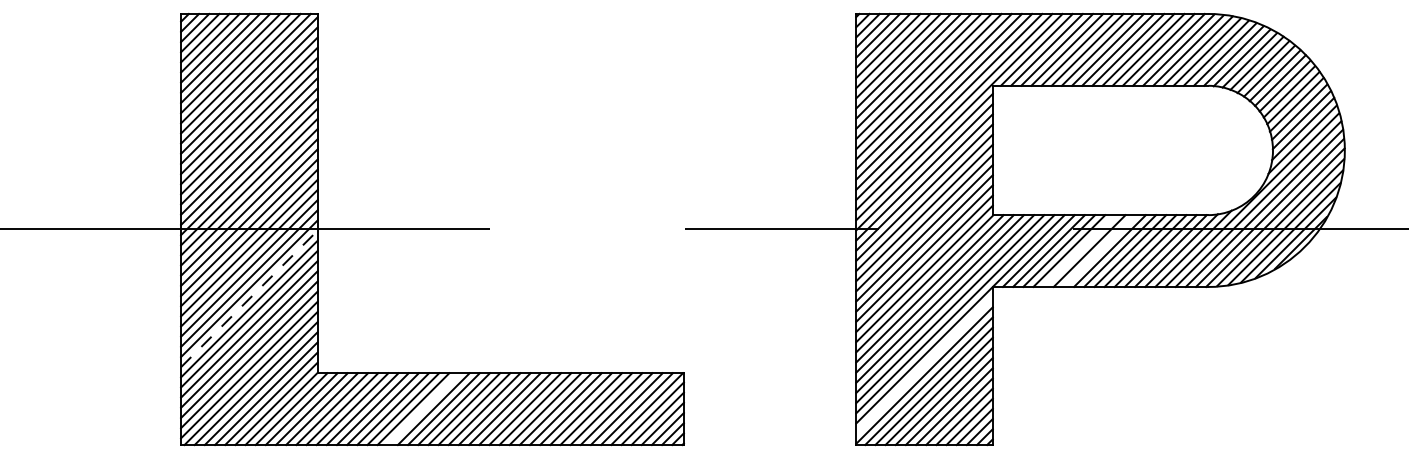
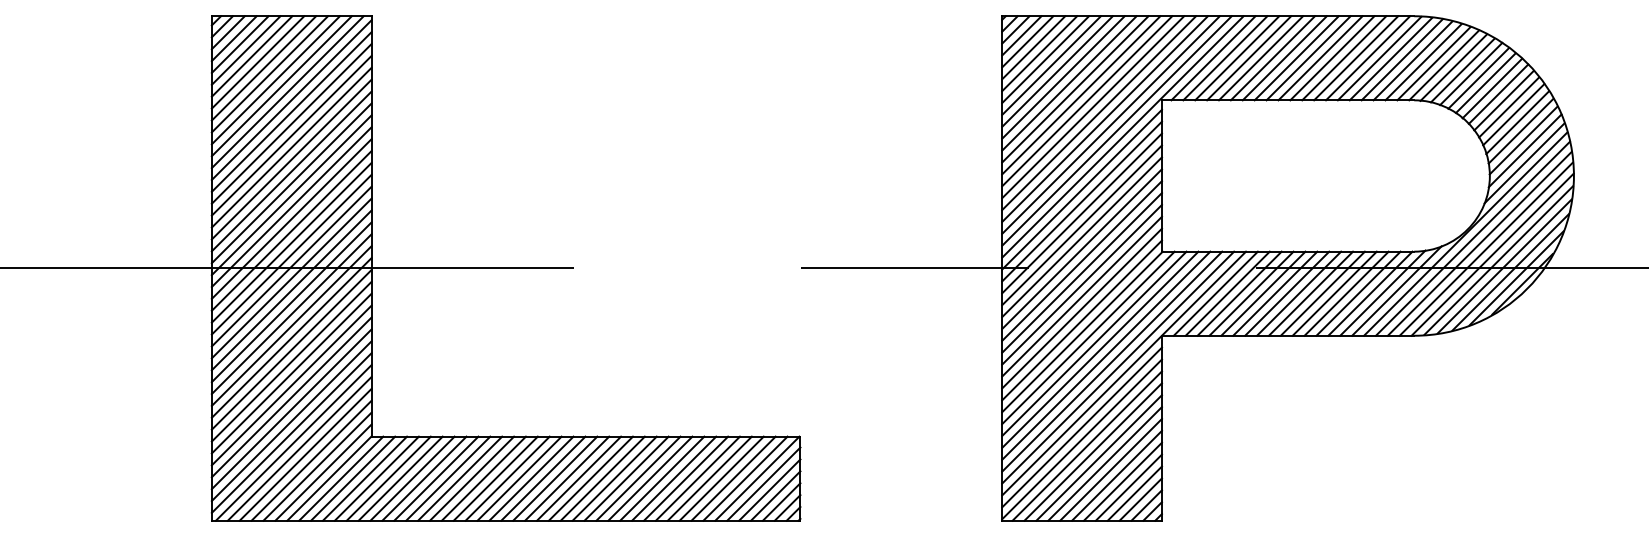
line: (1079, 250) -> (1263, 293), added
line: (1099, 250) -> (1286, 293), added
line: (249, 298) -> (291, 349), dashed -> solid
line: (924, 365) -> (1081, 427), added
line: (423, 409) -> (495, 479), added

